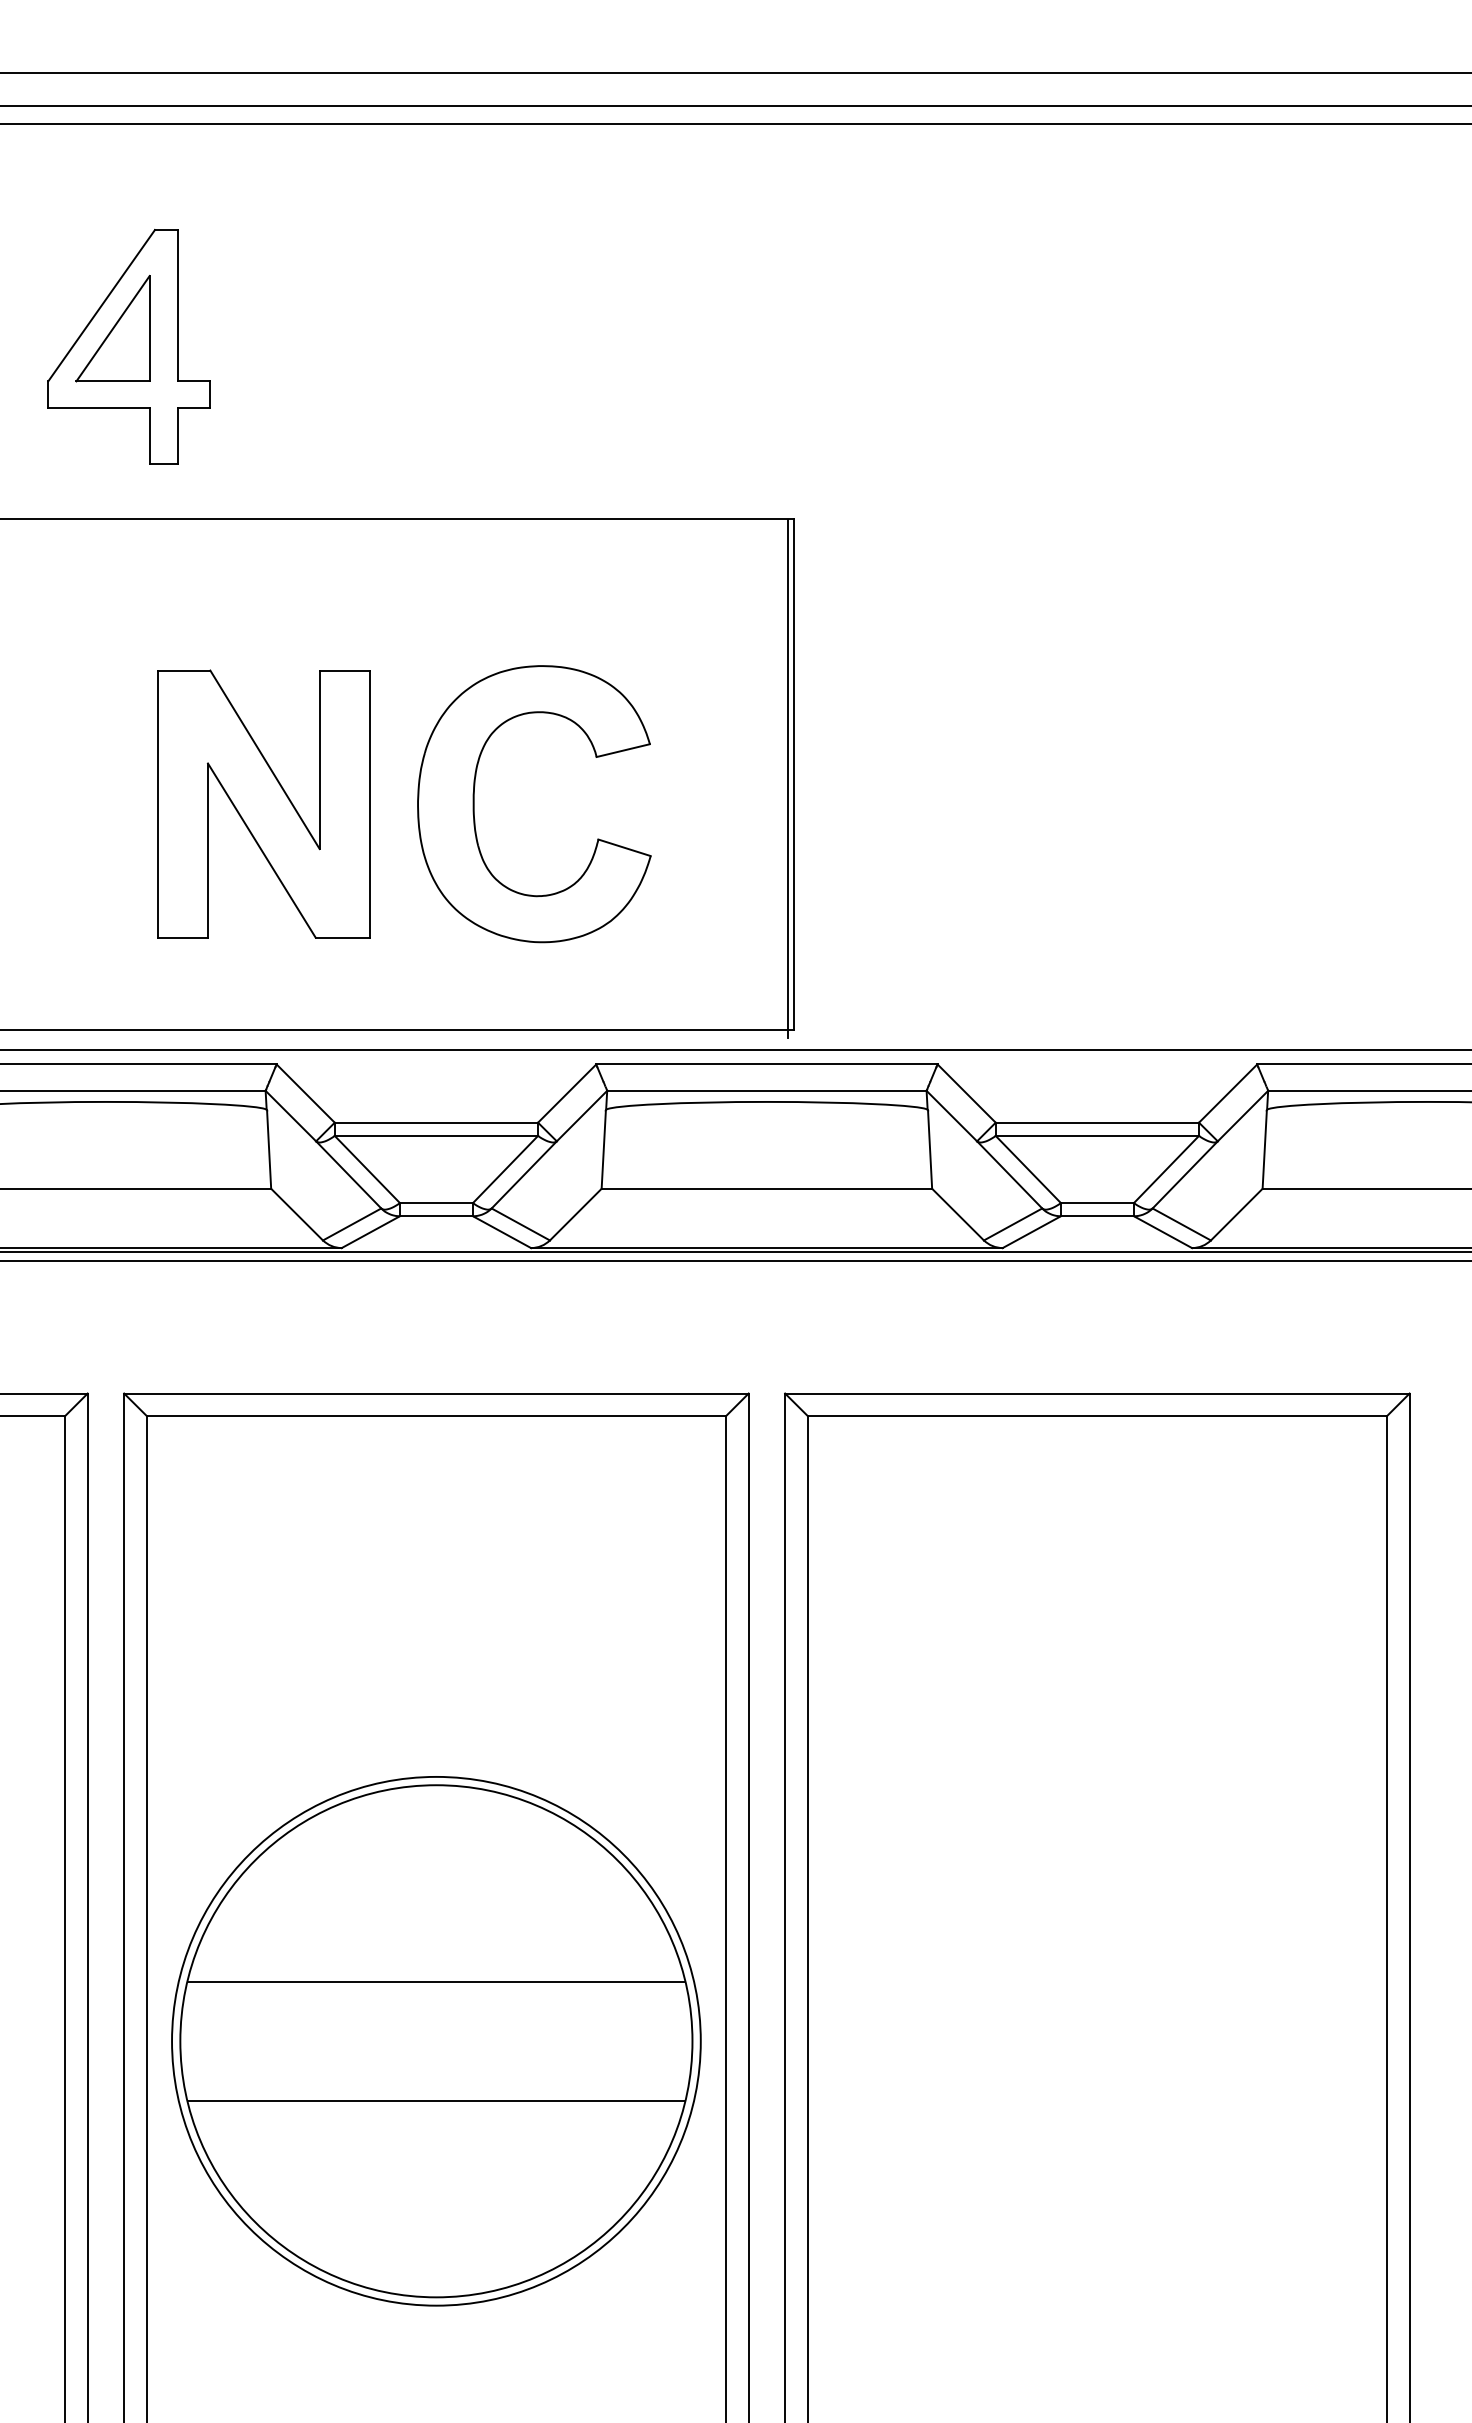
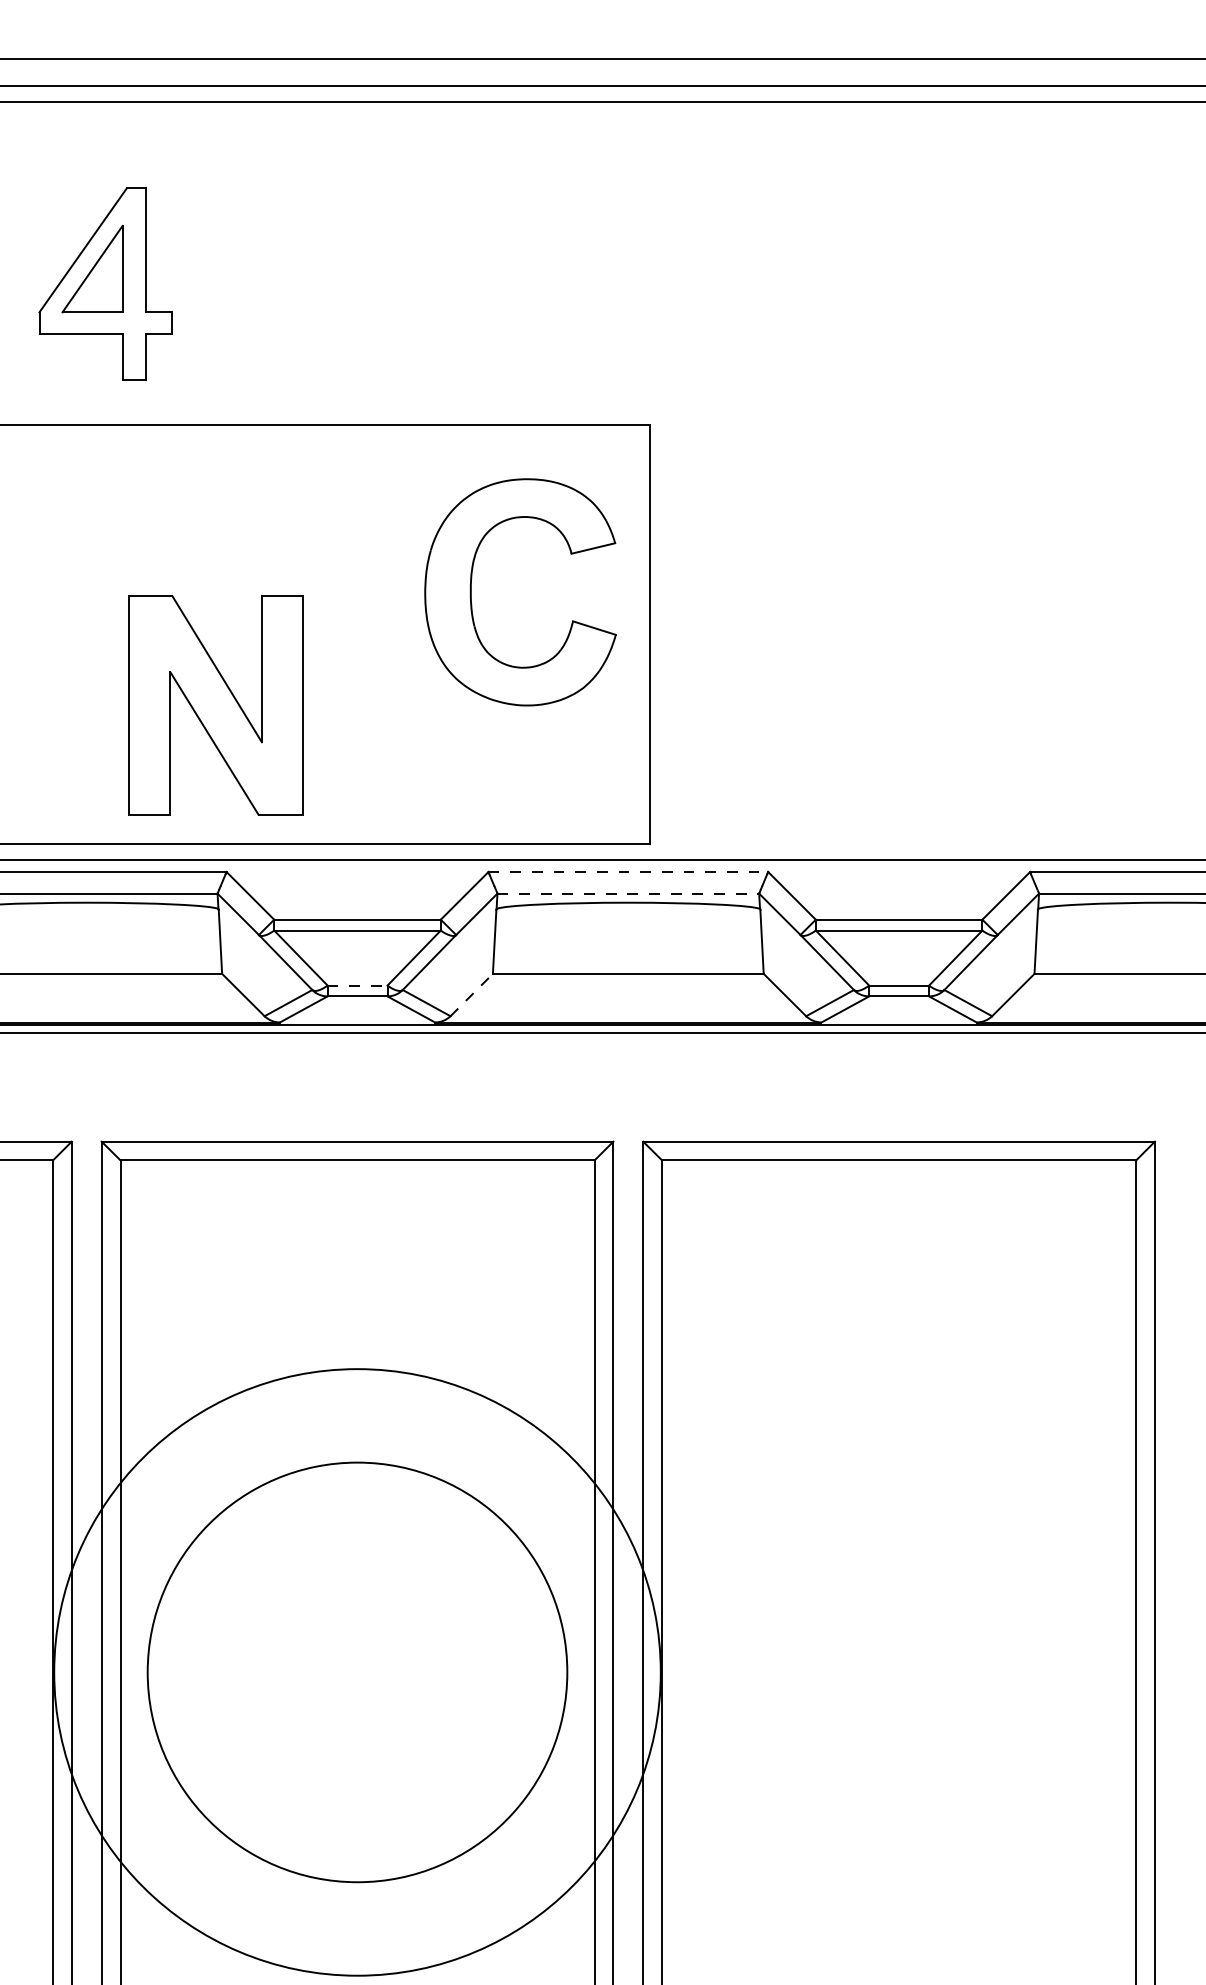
line: (788, 778) -> (646, 637), removed
part: (263, 803) -> (215, 704), moved
part: (474, 804) -> (471, 592), moved
line: (766, 1064) -> (627, 872), solid -> dashed
line: (766, 1090) -> (627, 893), solid -> dashed
line: (436, 1203) -> (357, 985), solid -> dashed
line: (575, 1214) -> (471, 994), solid -> dashed
line: (436, 1981) -> (357, 1623), removed
circle: (436, 2040) -> (357, 1671), size x1.4
line: (436, 2100) -> (357, 1720), removed

